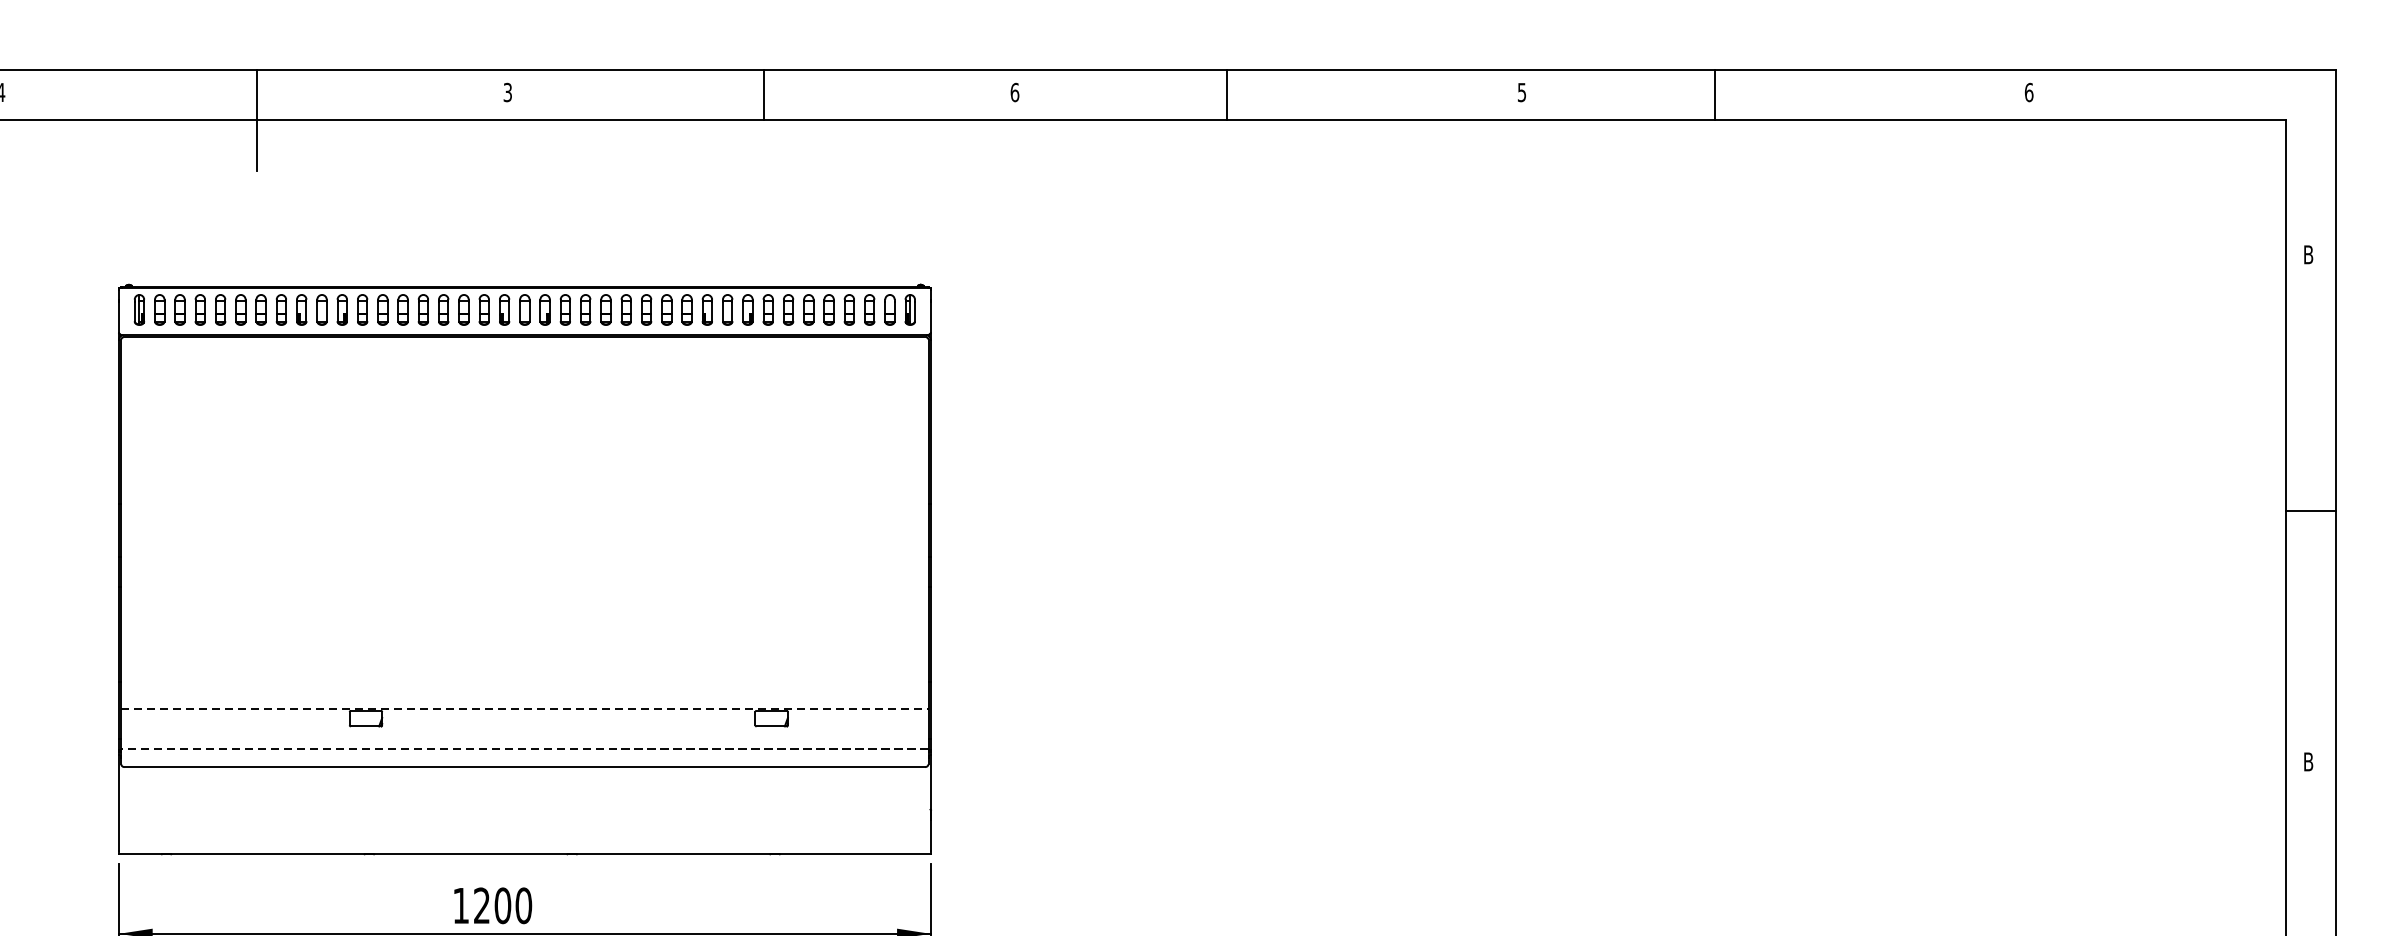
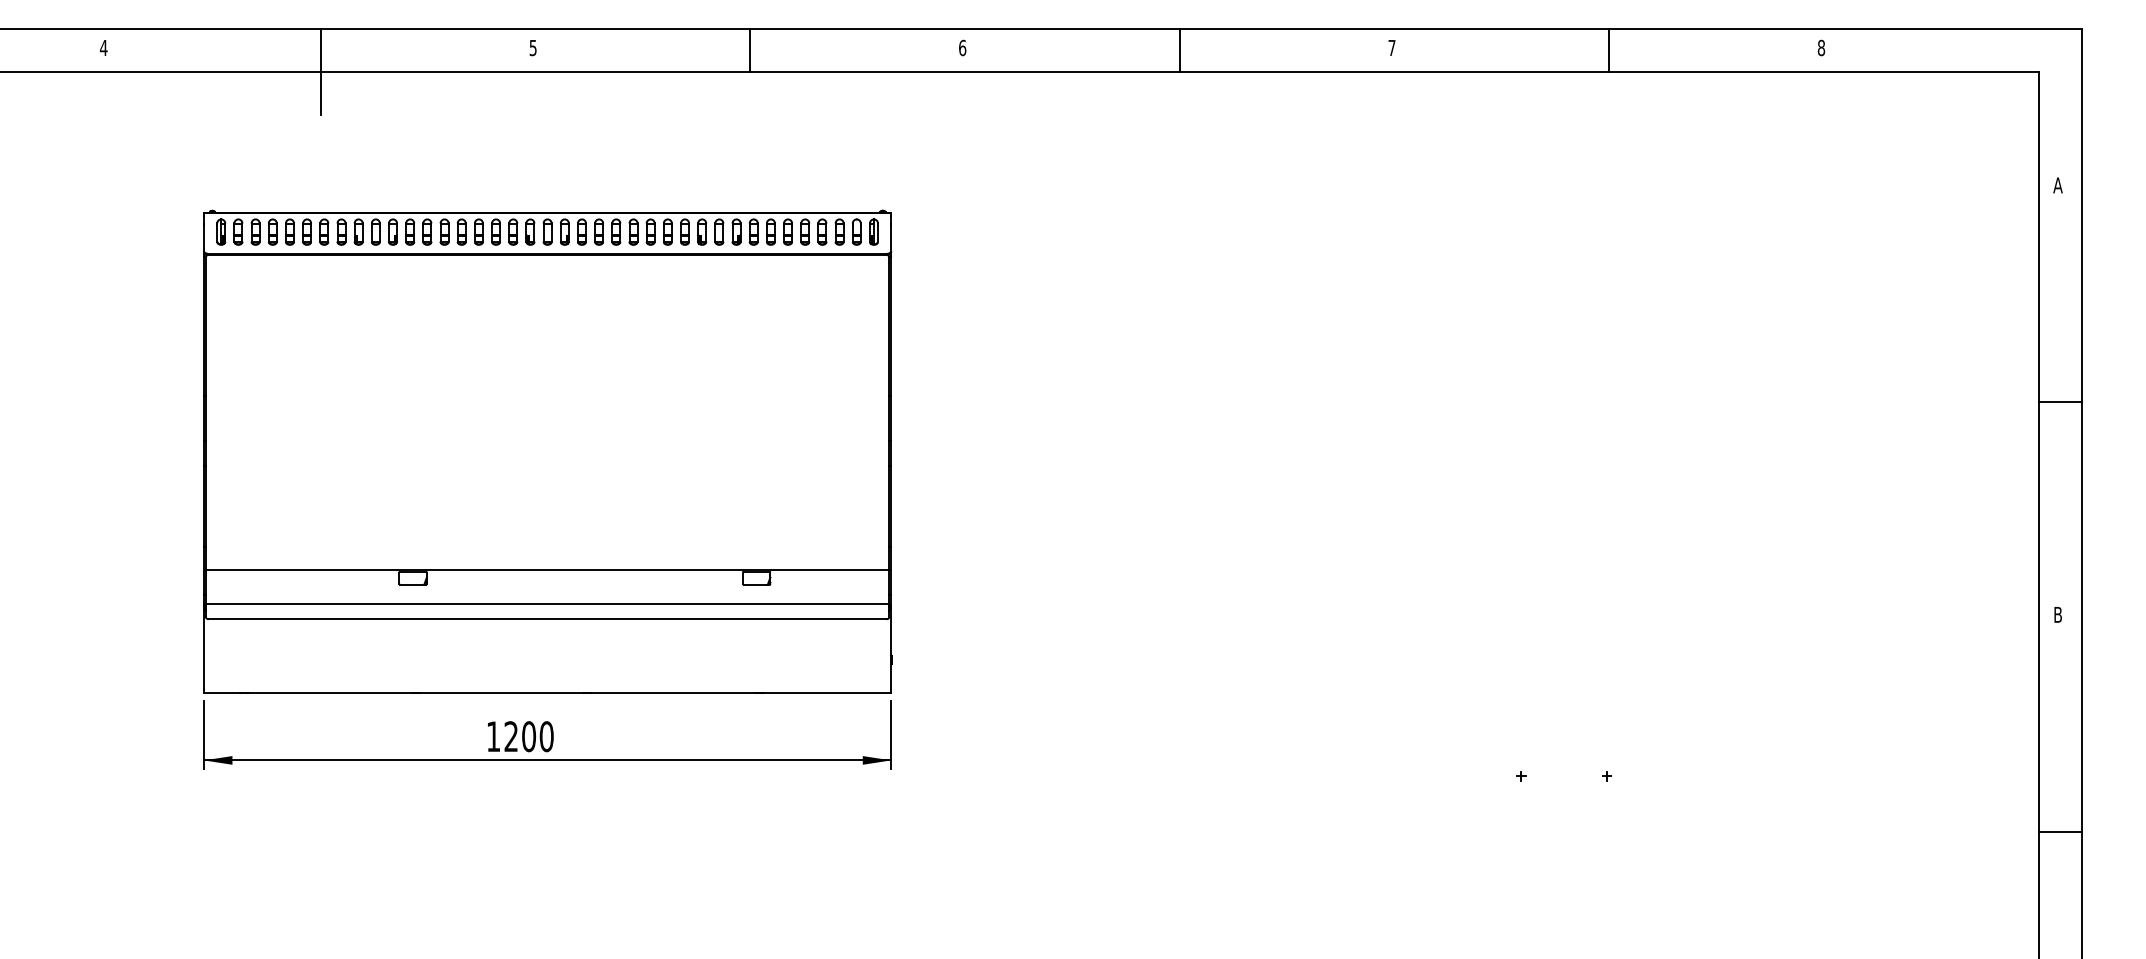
text: (508, 91) -> (533, 47), 3 -> 5
text: (2029, 91) -> (1821, 47), 6 -> 8
text: (1521, 93) -> (1391, 48), 5 -> 7
line: (1226, 94) -> (1179, 49), moved
line: (1715, 94) -> (1609, 49), moved
text: (2307, 254) -> (2057, 185), B -> A
line: (524, 709) -> (547, 570), dashed -> solid
line: (524, 748) -> (547, 603), dashed -> solid

